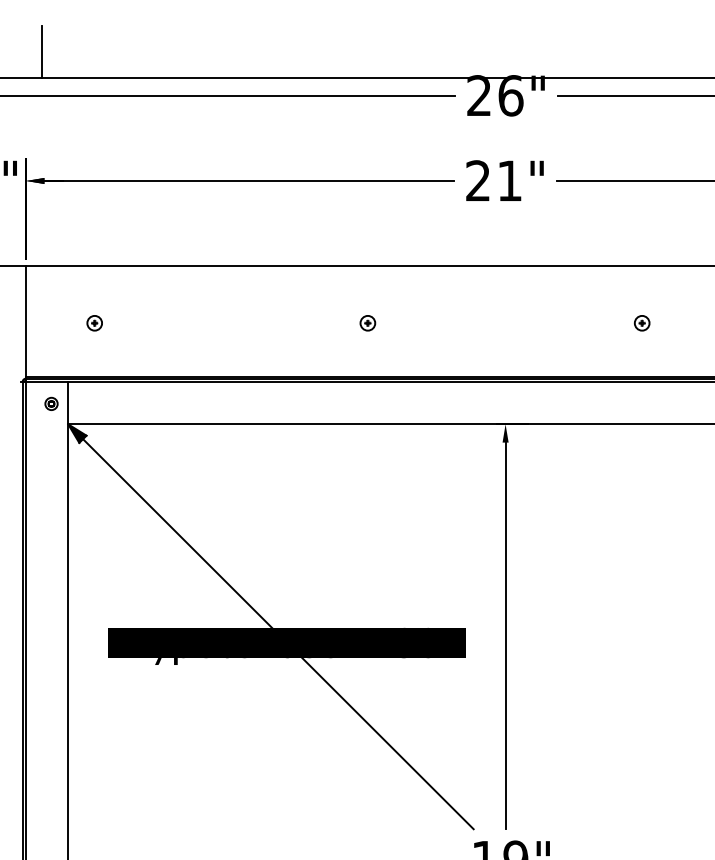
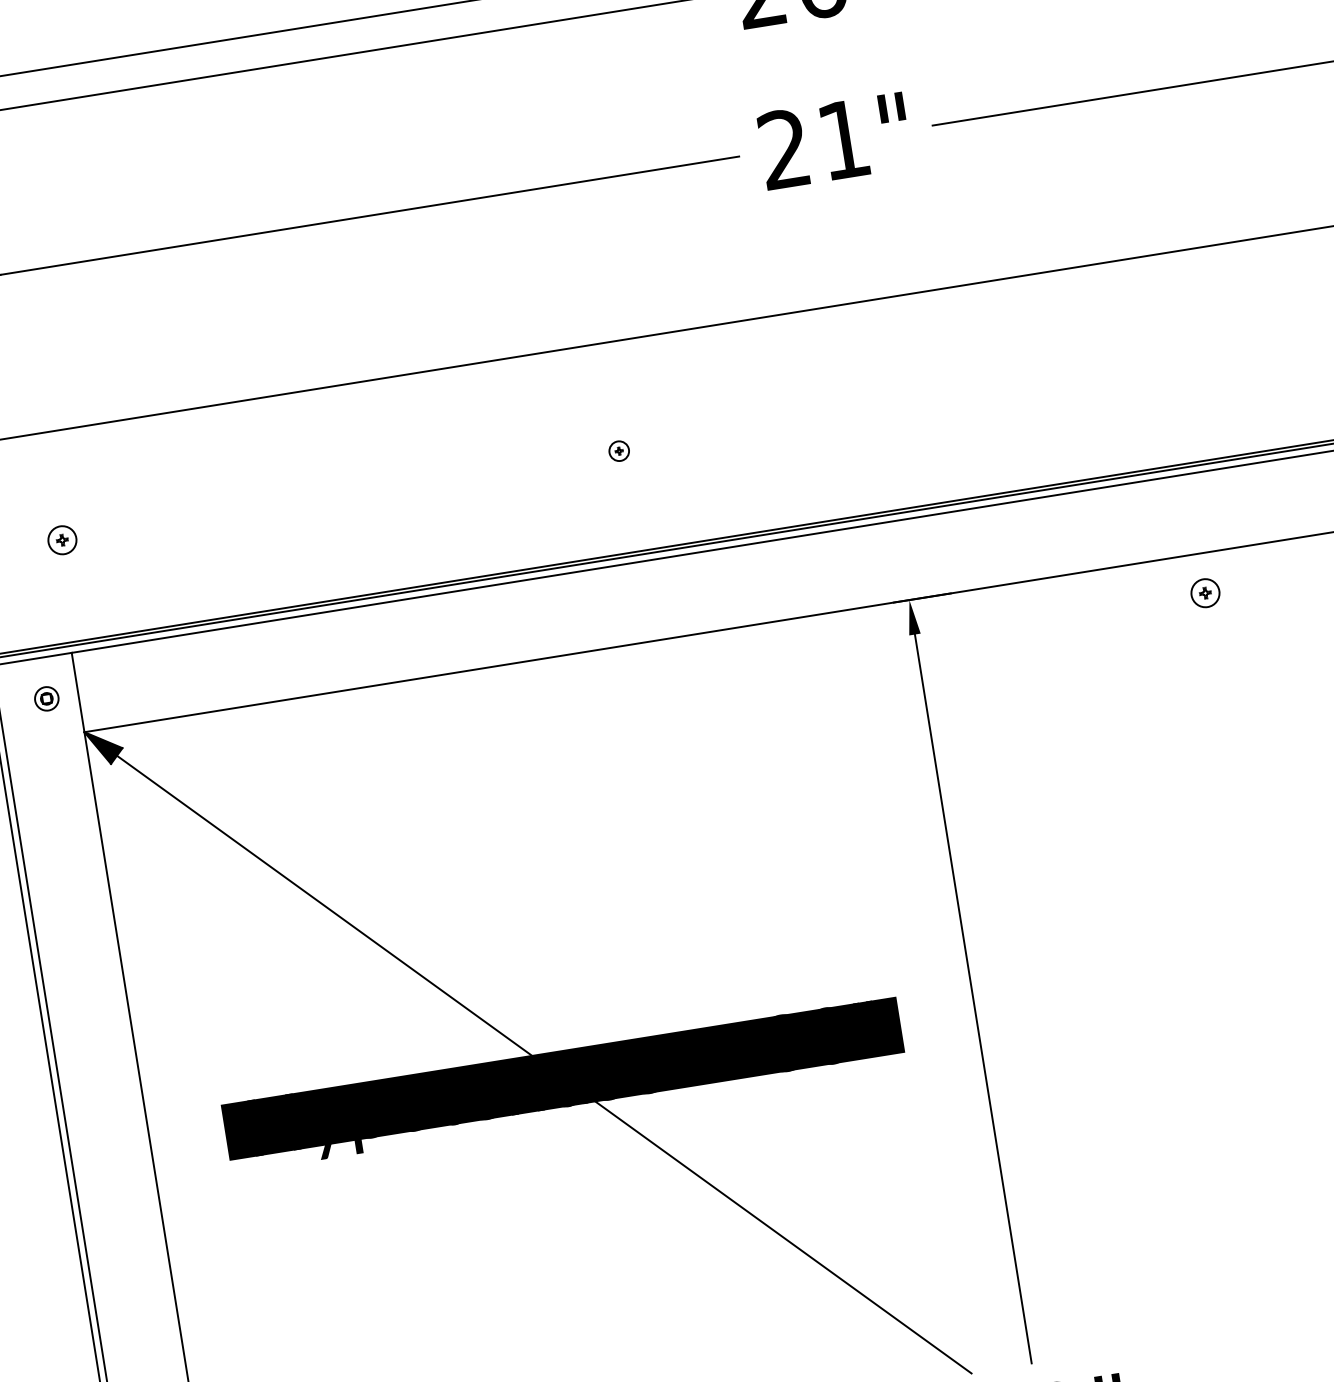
part: (94, 323) -> (62, 540), moved
part: (367, 323) -> (618, 451), size x0.7
part: (642, 323) -> (1206, 593), moved

